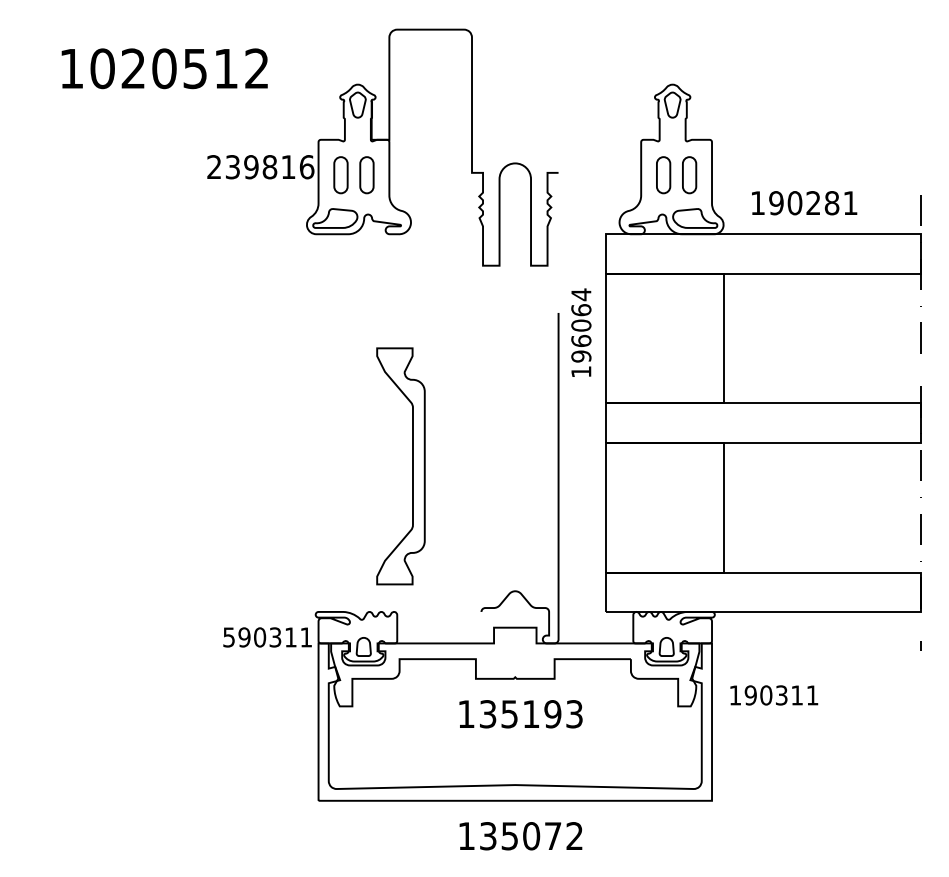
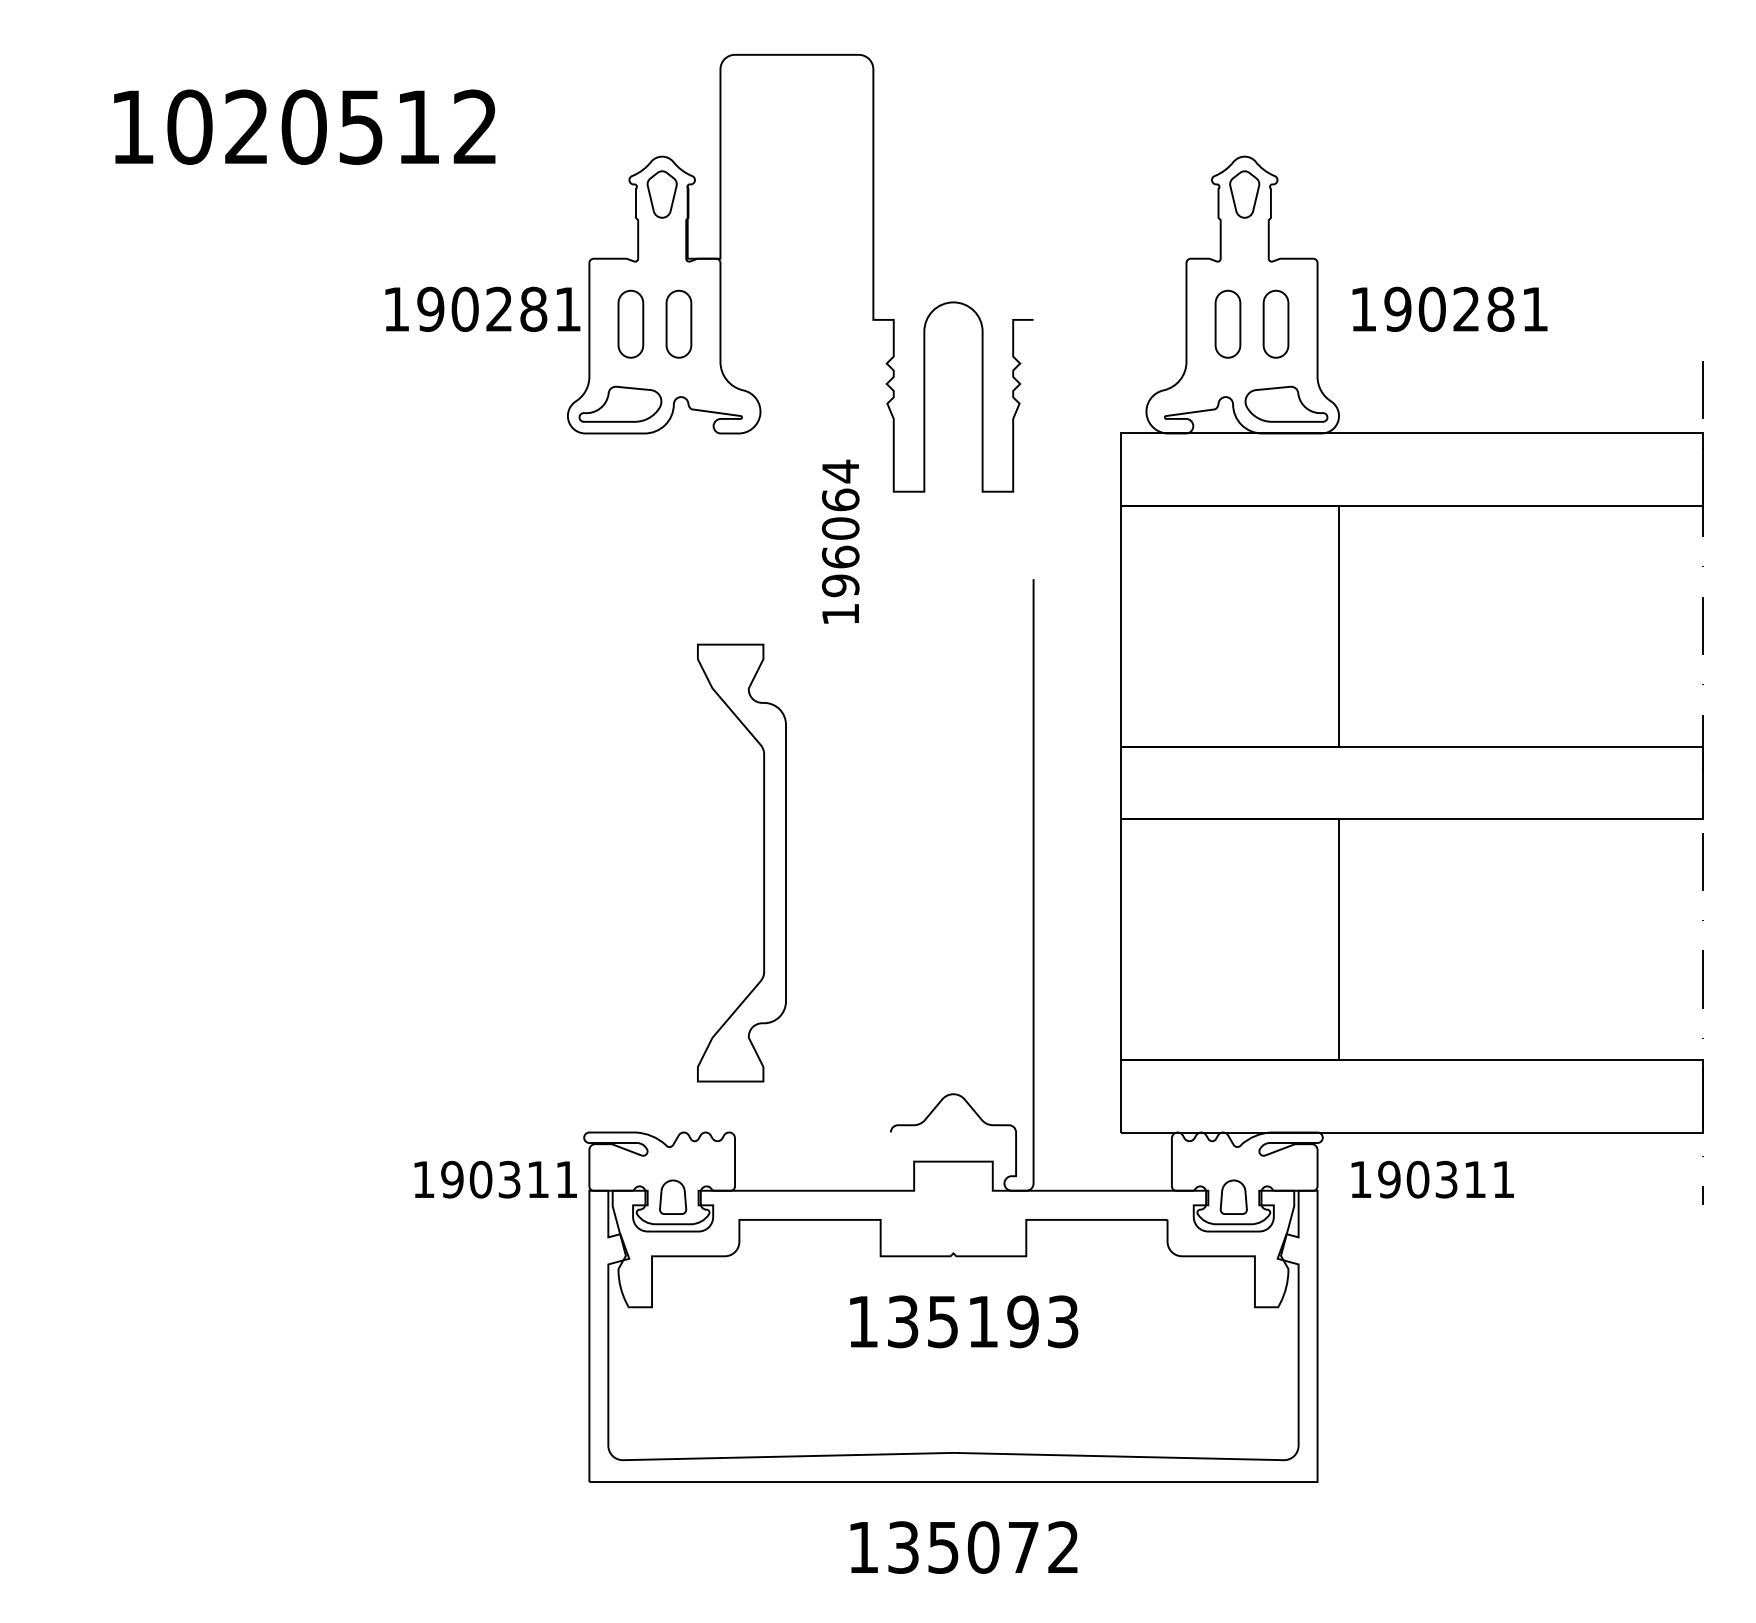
text: (260, 167) -> (481, 309), 239816 -> 190281
text: (804, 203) -> (1449, 309), moved
text: (581, 332) -> (840, 541), moved
text: (228, 637) -> (422, 1179), 590311 -> 190311
text: (774, 695) -> (1433, 1179), moved

